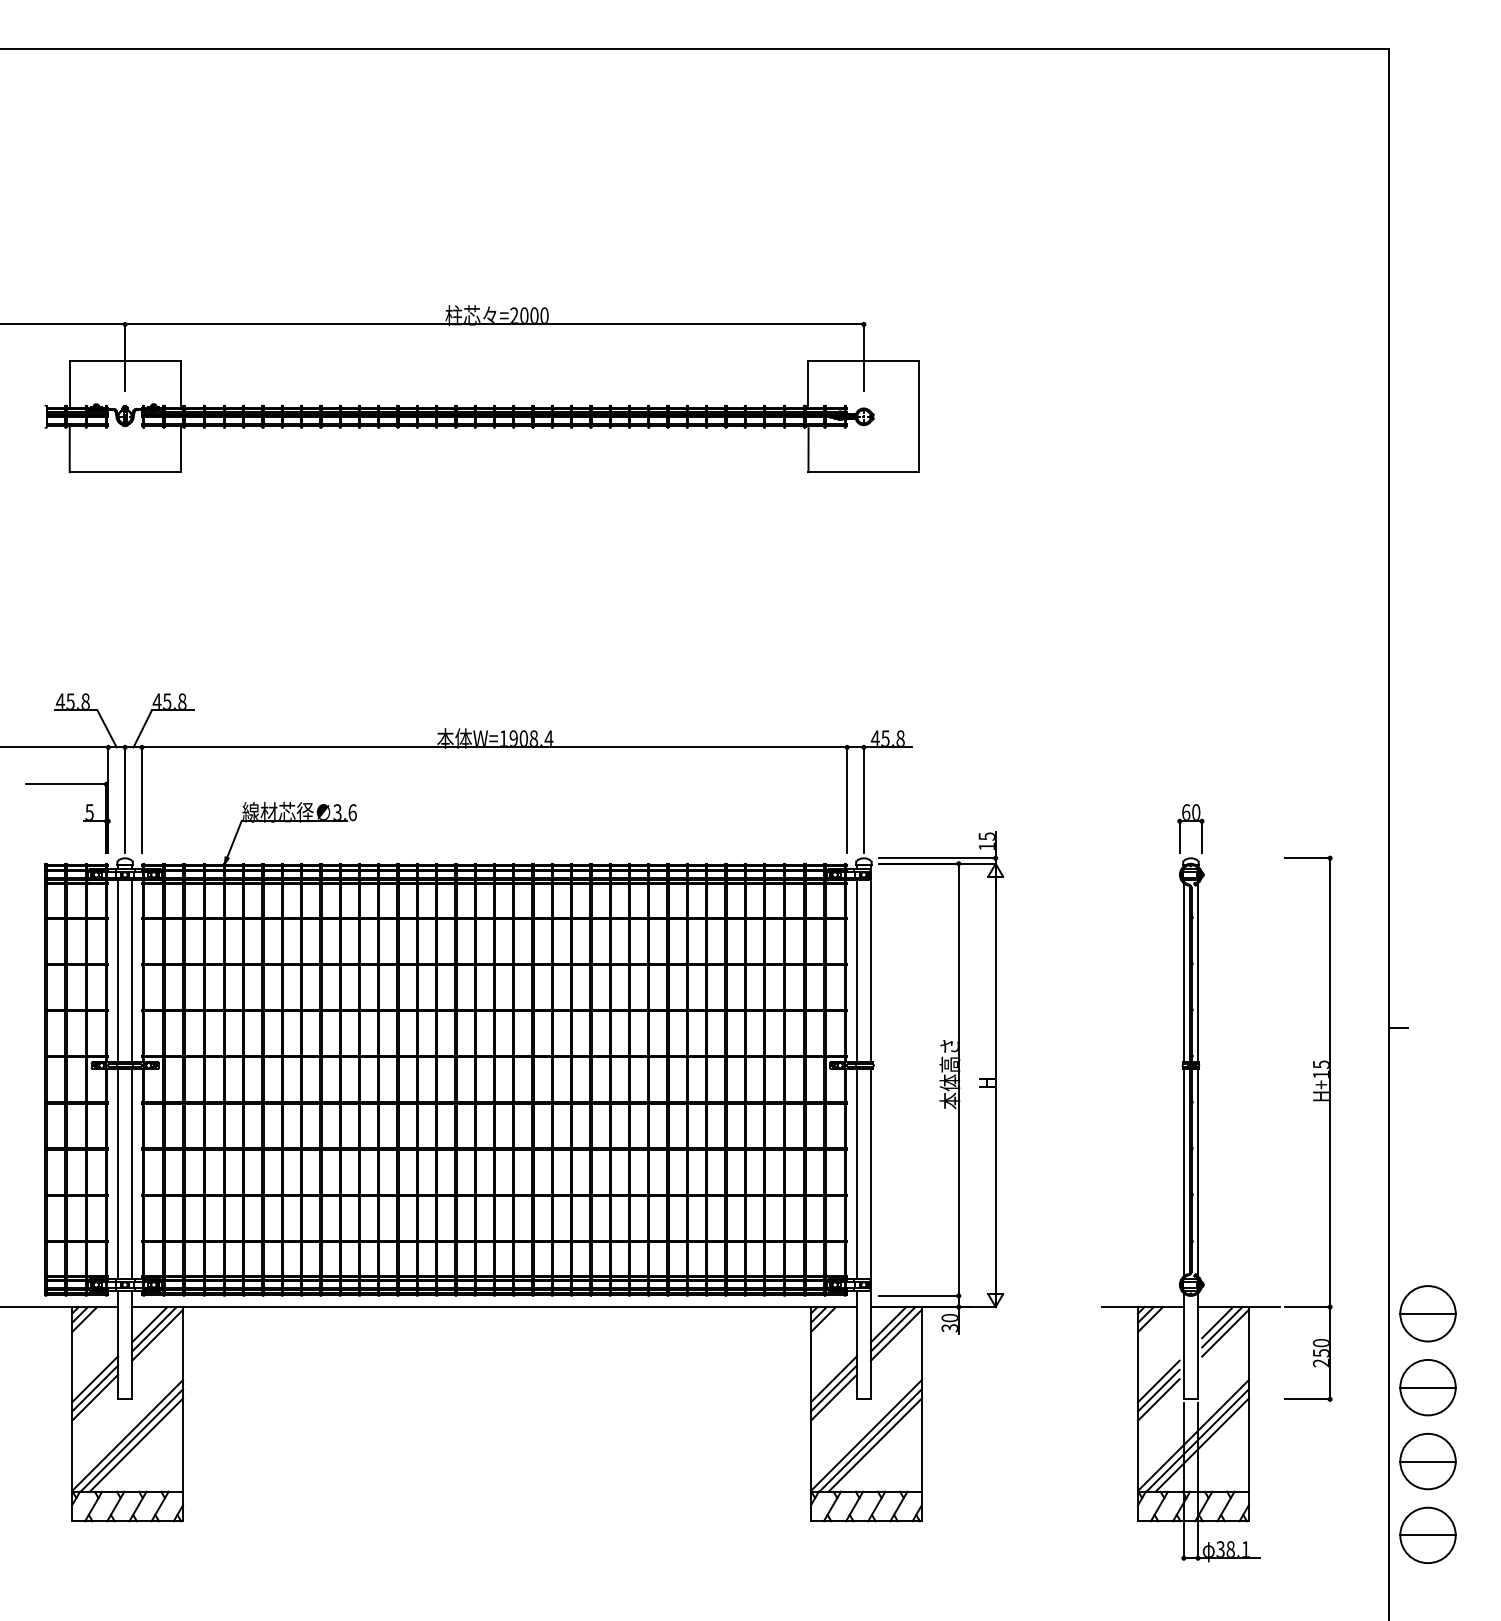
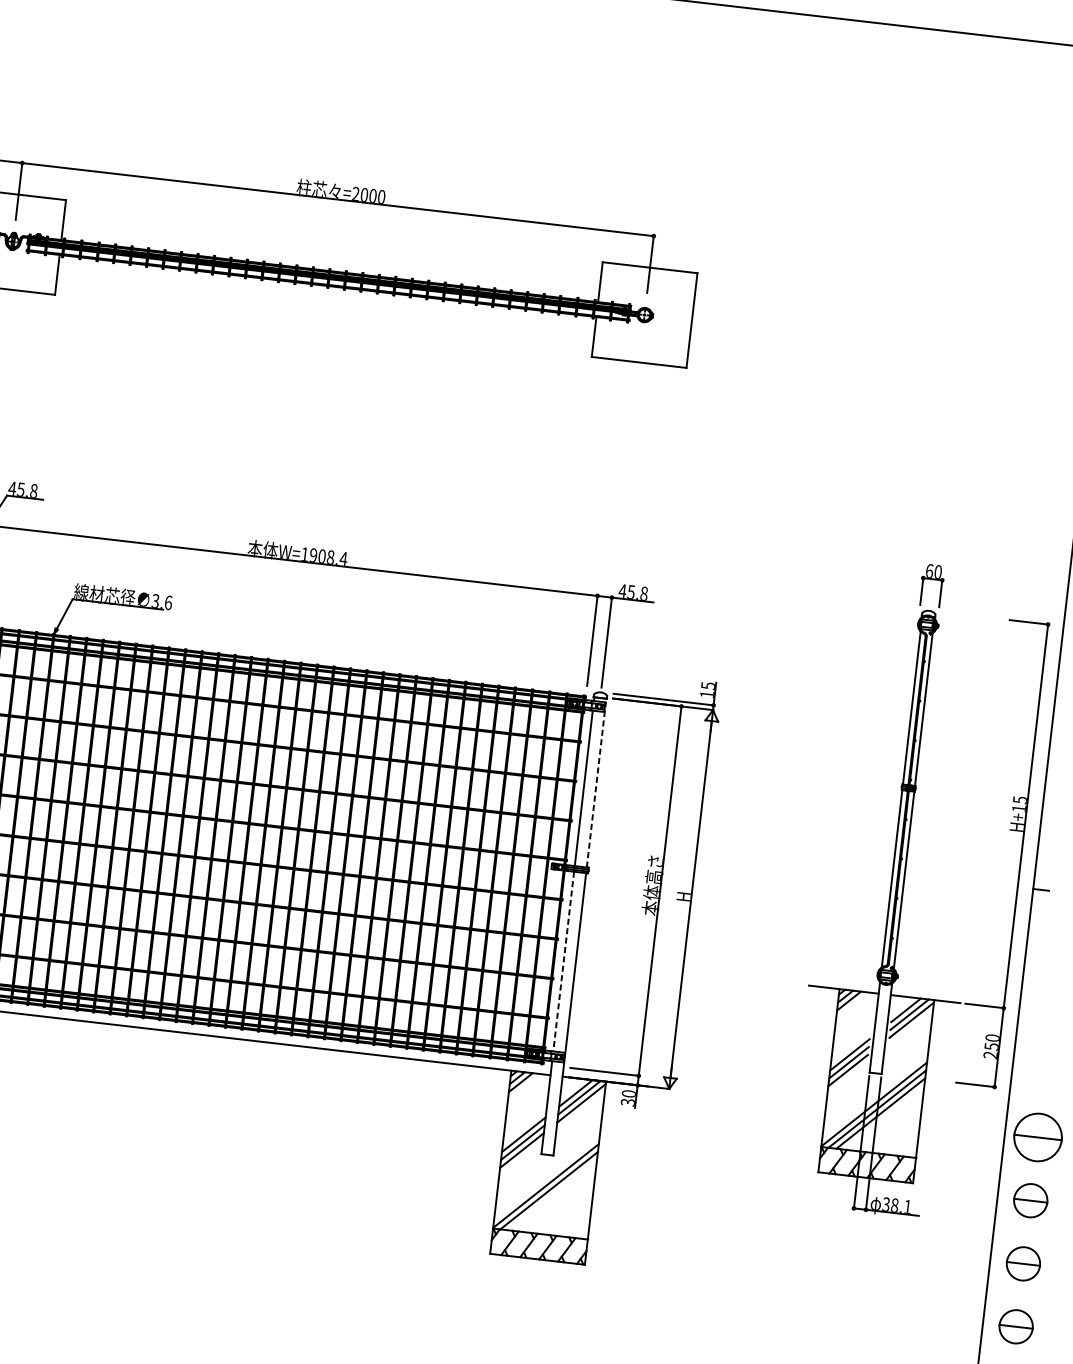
line: (870, 963) -> (596, 782), solid -> dashed
line: (856, 1174) -> (563, 961), solid -> dashed
part: (1198, 1183) -> (903, 889), moved
part: (1427, 1387) -> (1030, 1200), size x0.7
line: (874, 1444) -> (552, 1194), removed
part: (1427, 1461) -> (1023, 1263), size x0.7
part: (1427, 1534) -> (1015, 1326), size x0.7

